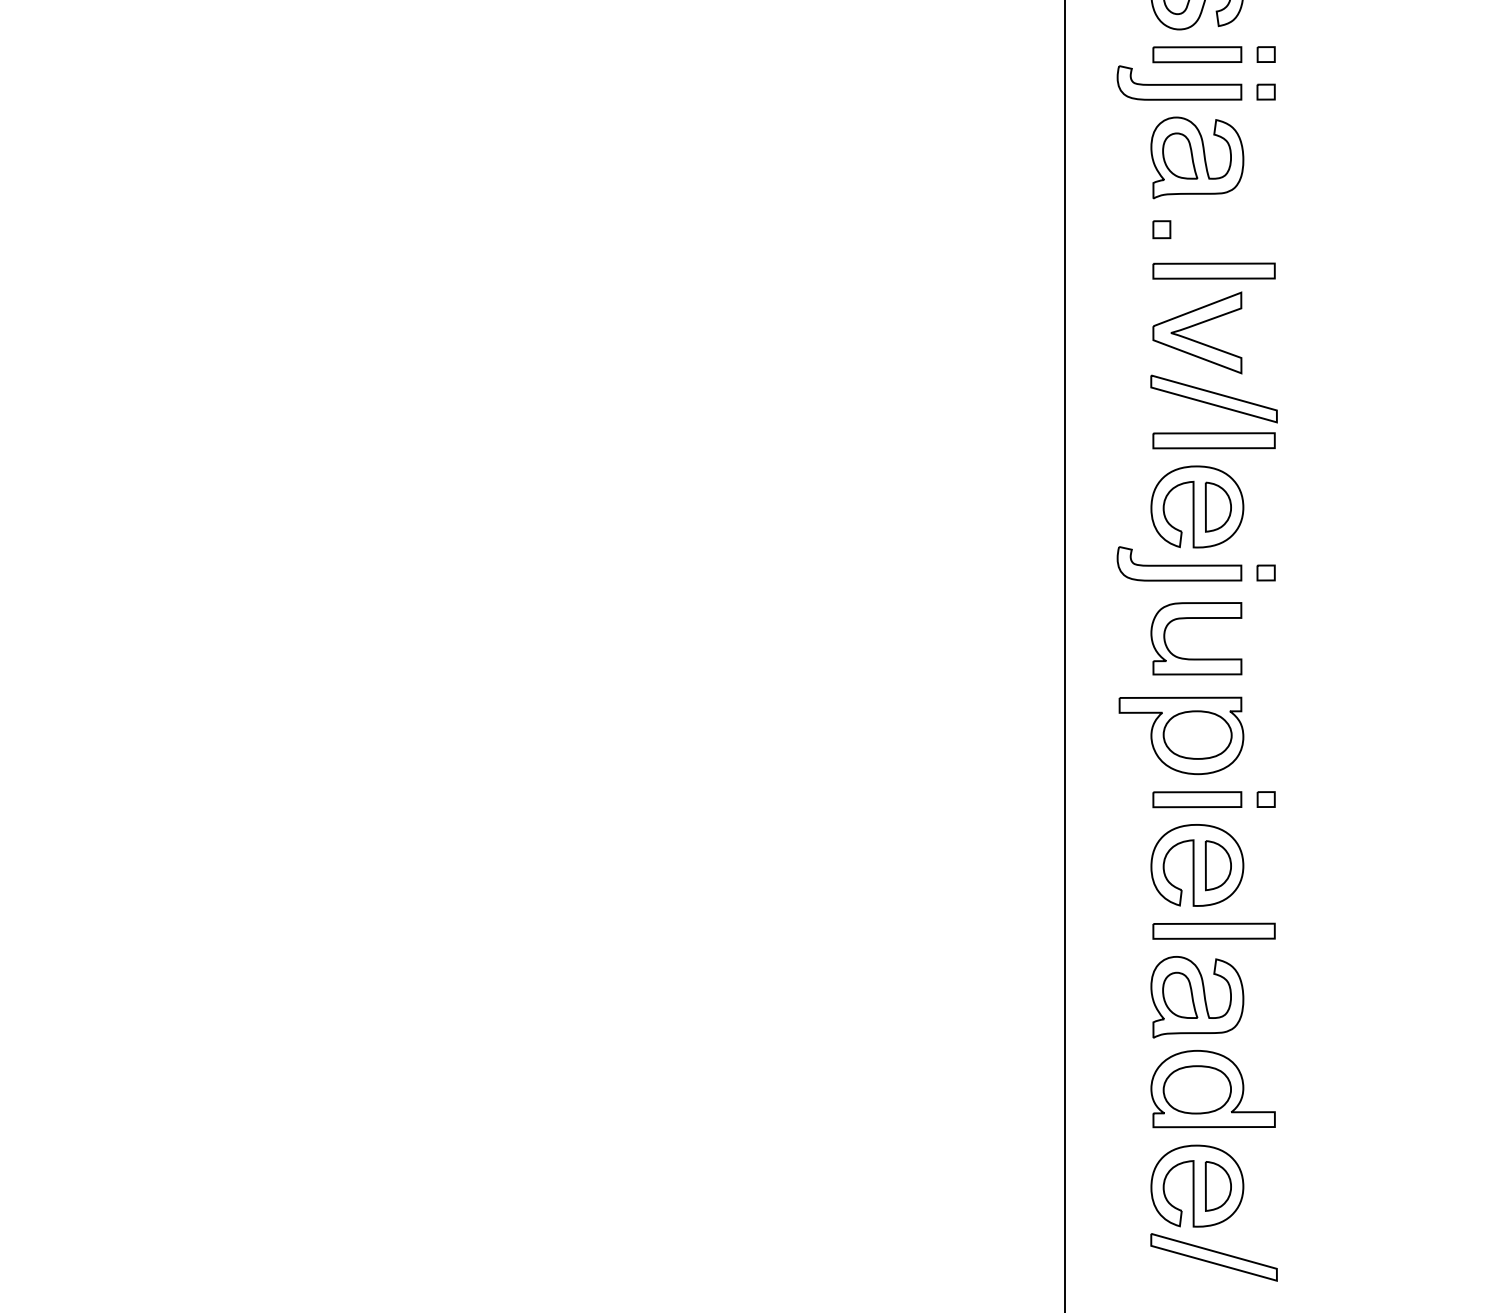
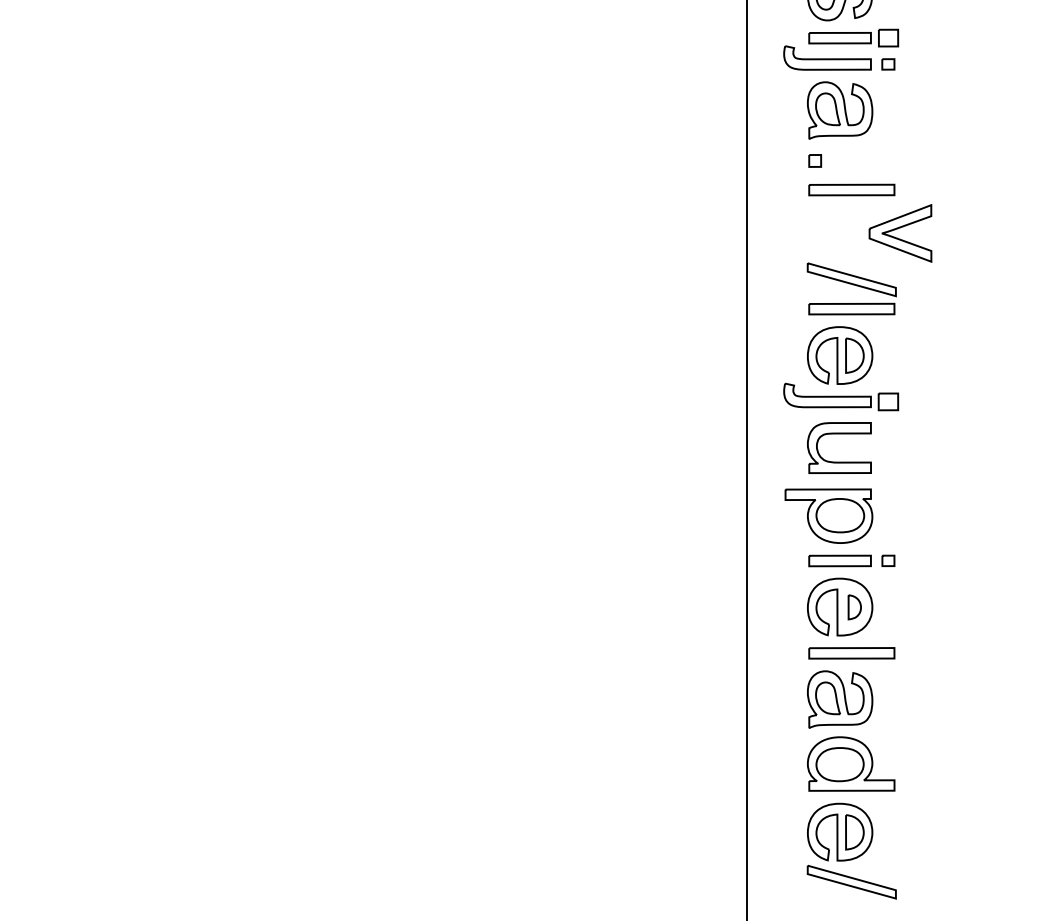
part: (1265, 54) -> (887, 38), size x1.6
part: (1194, 326) -> (898, 228), moved
part: (1265, 572) -> (887, 401), size x1.6
part: (1217, 865) -> (854, 607), size x0.7

